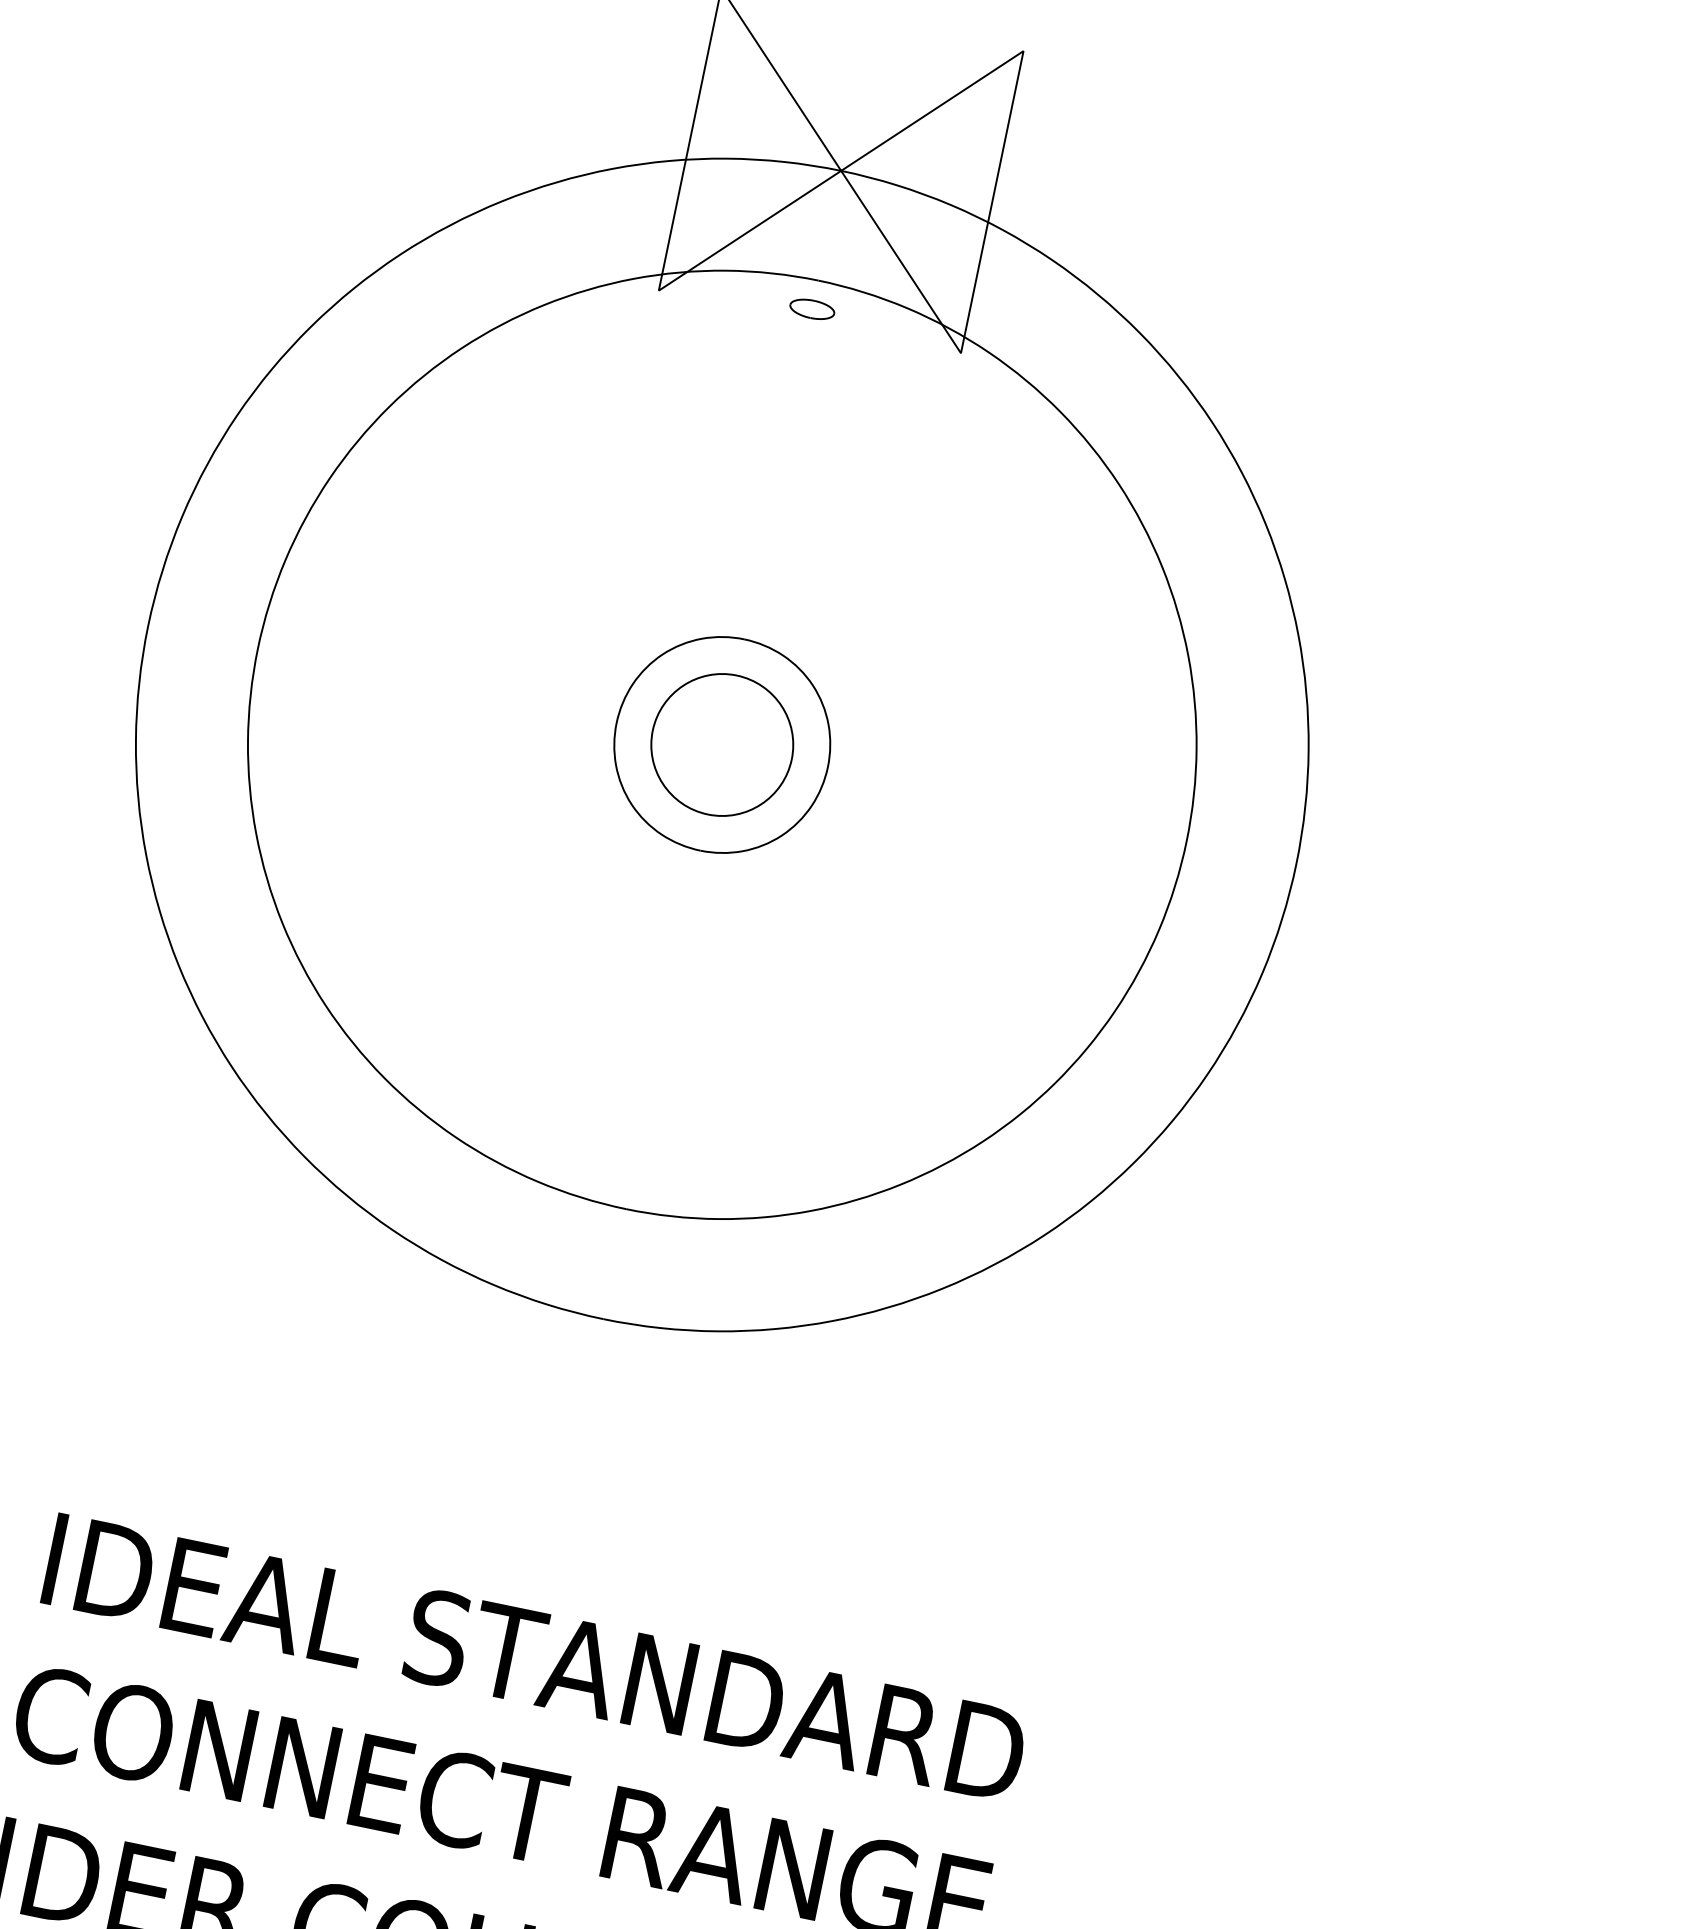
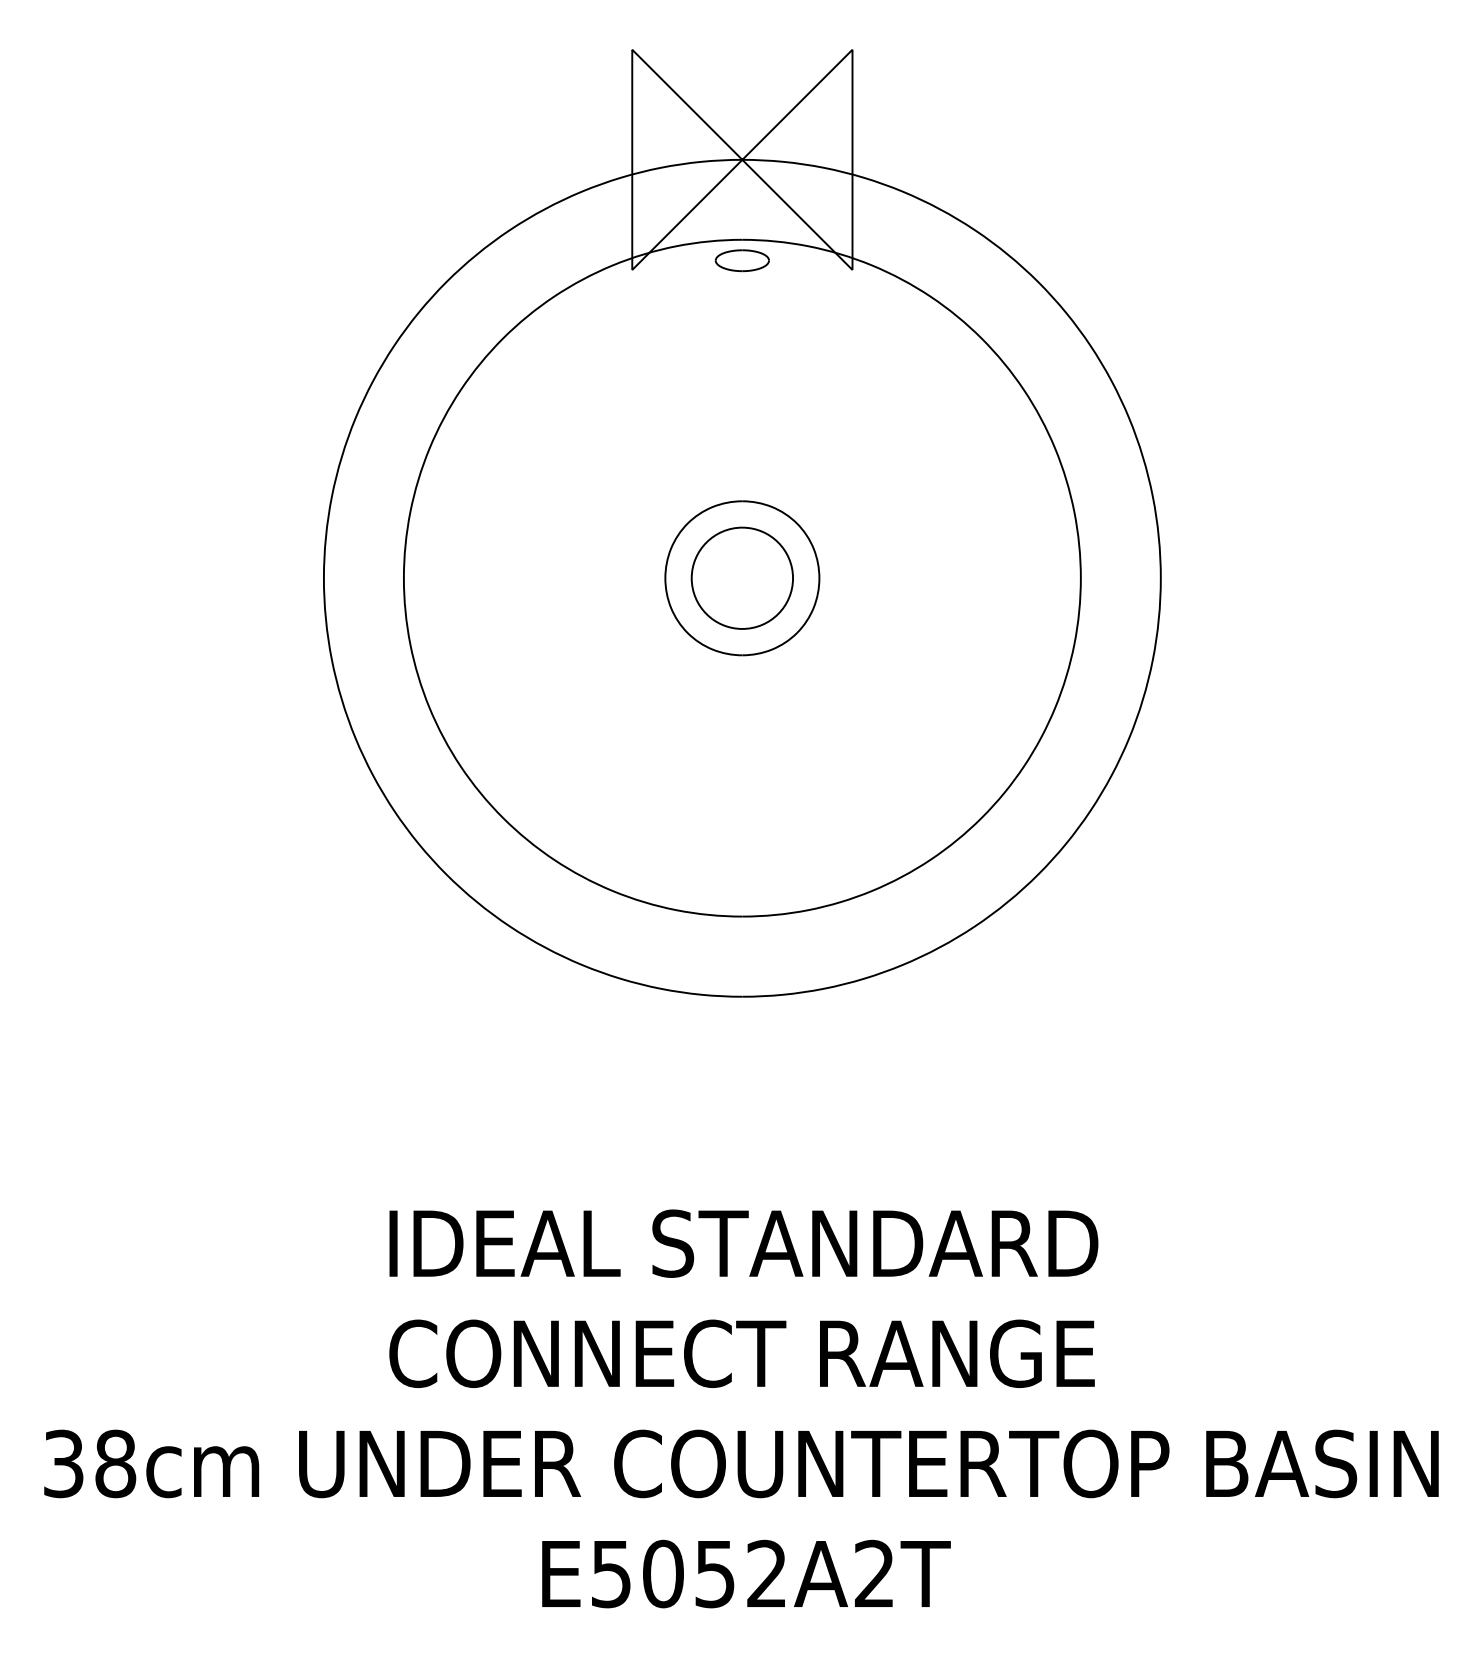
part: (811, 308) -> (741, 260), size x1.67

